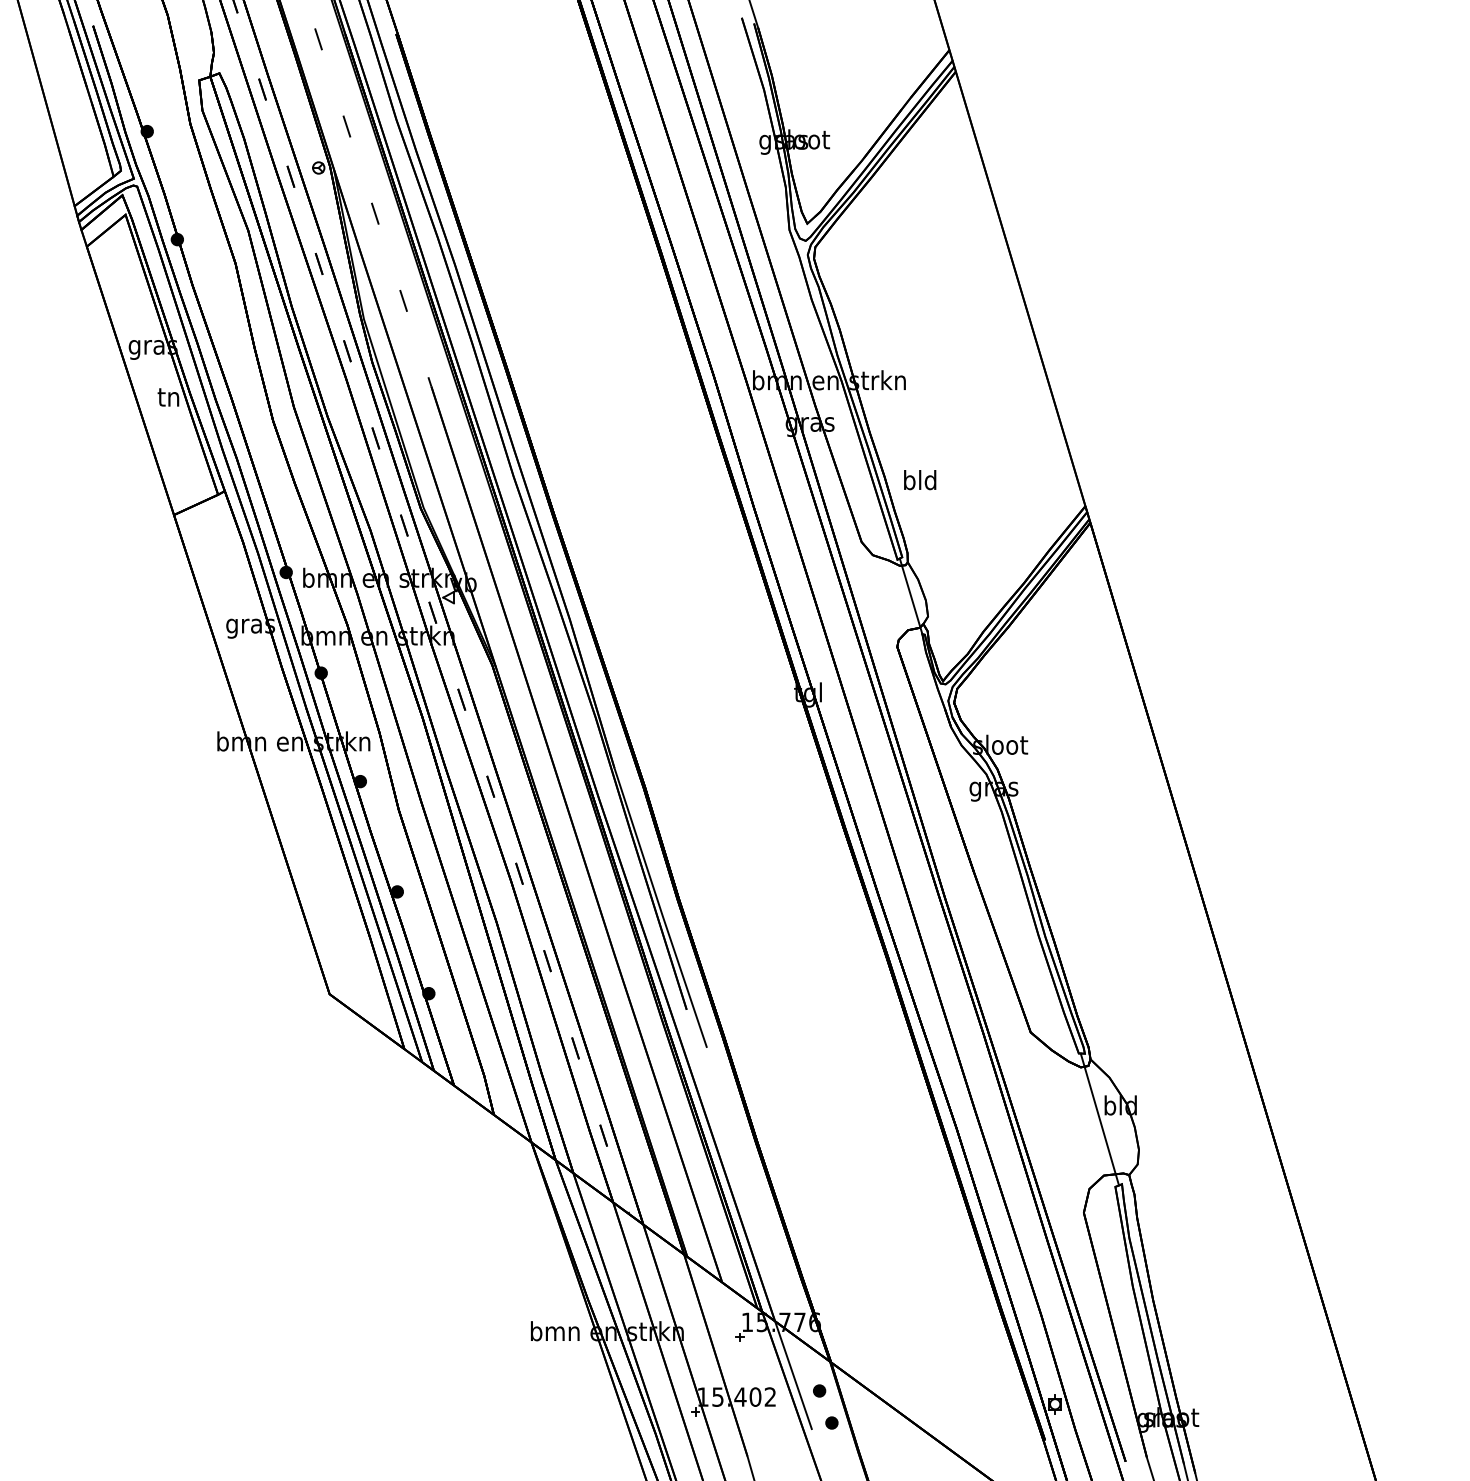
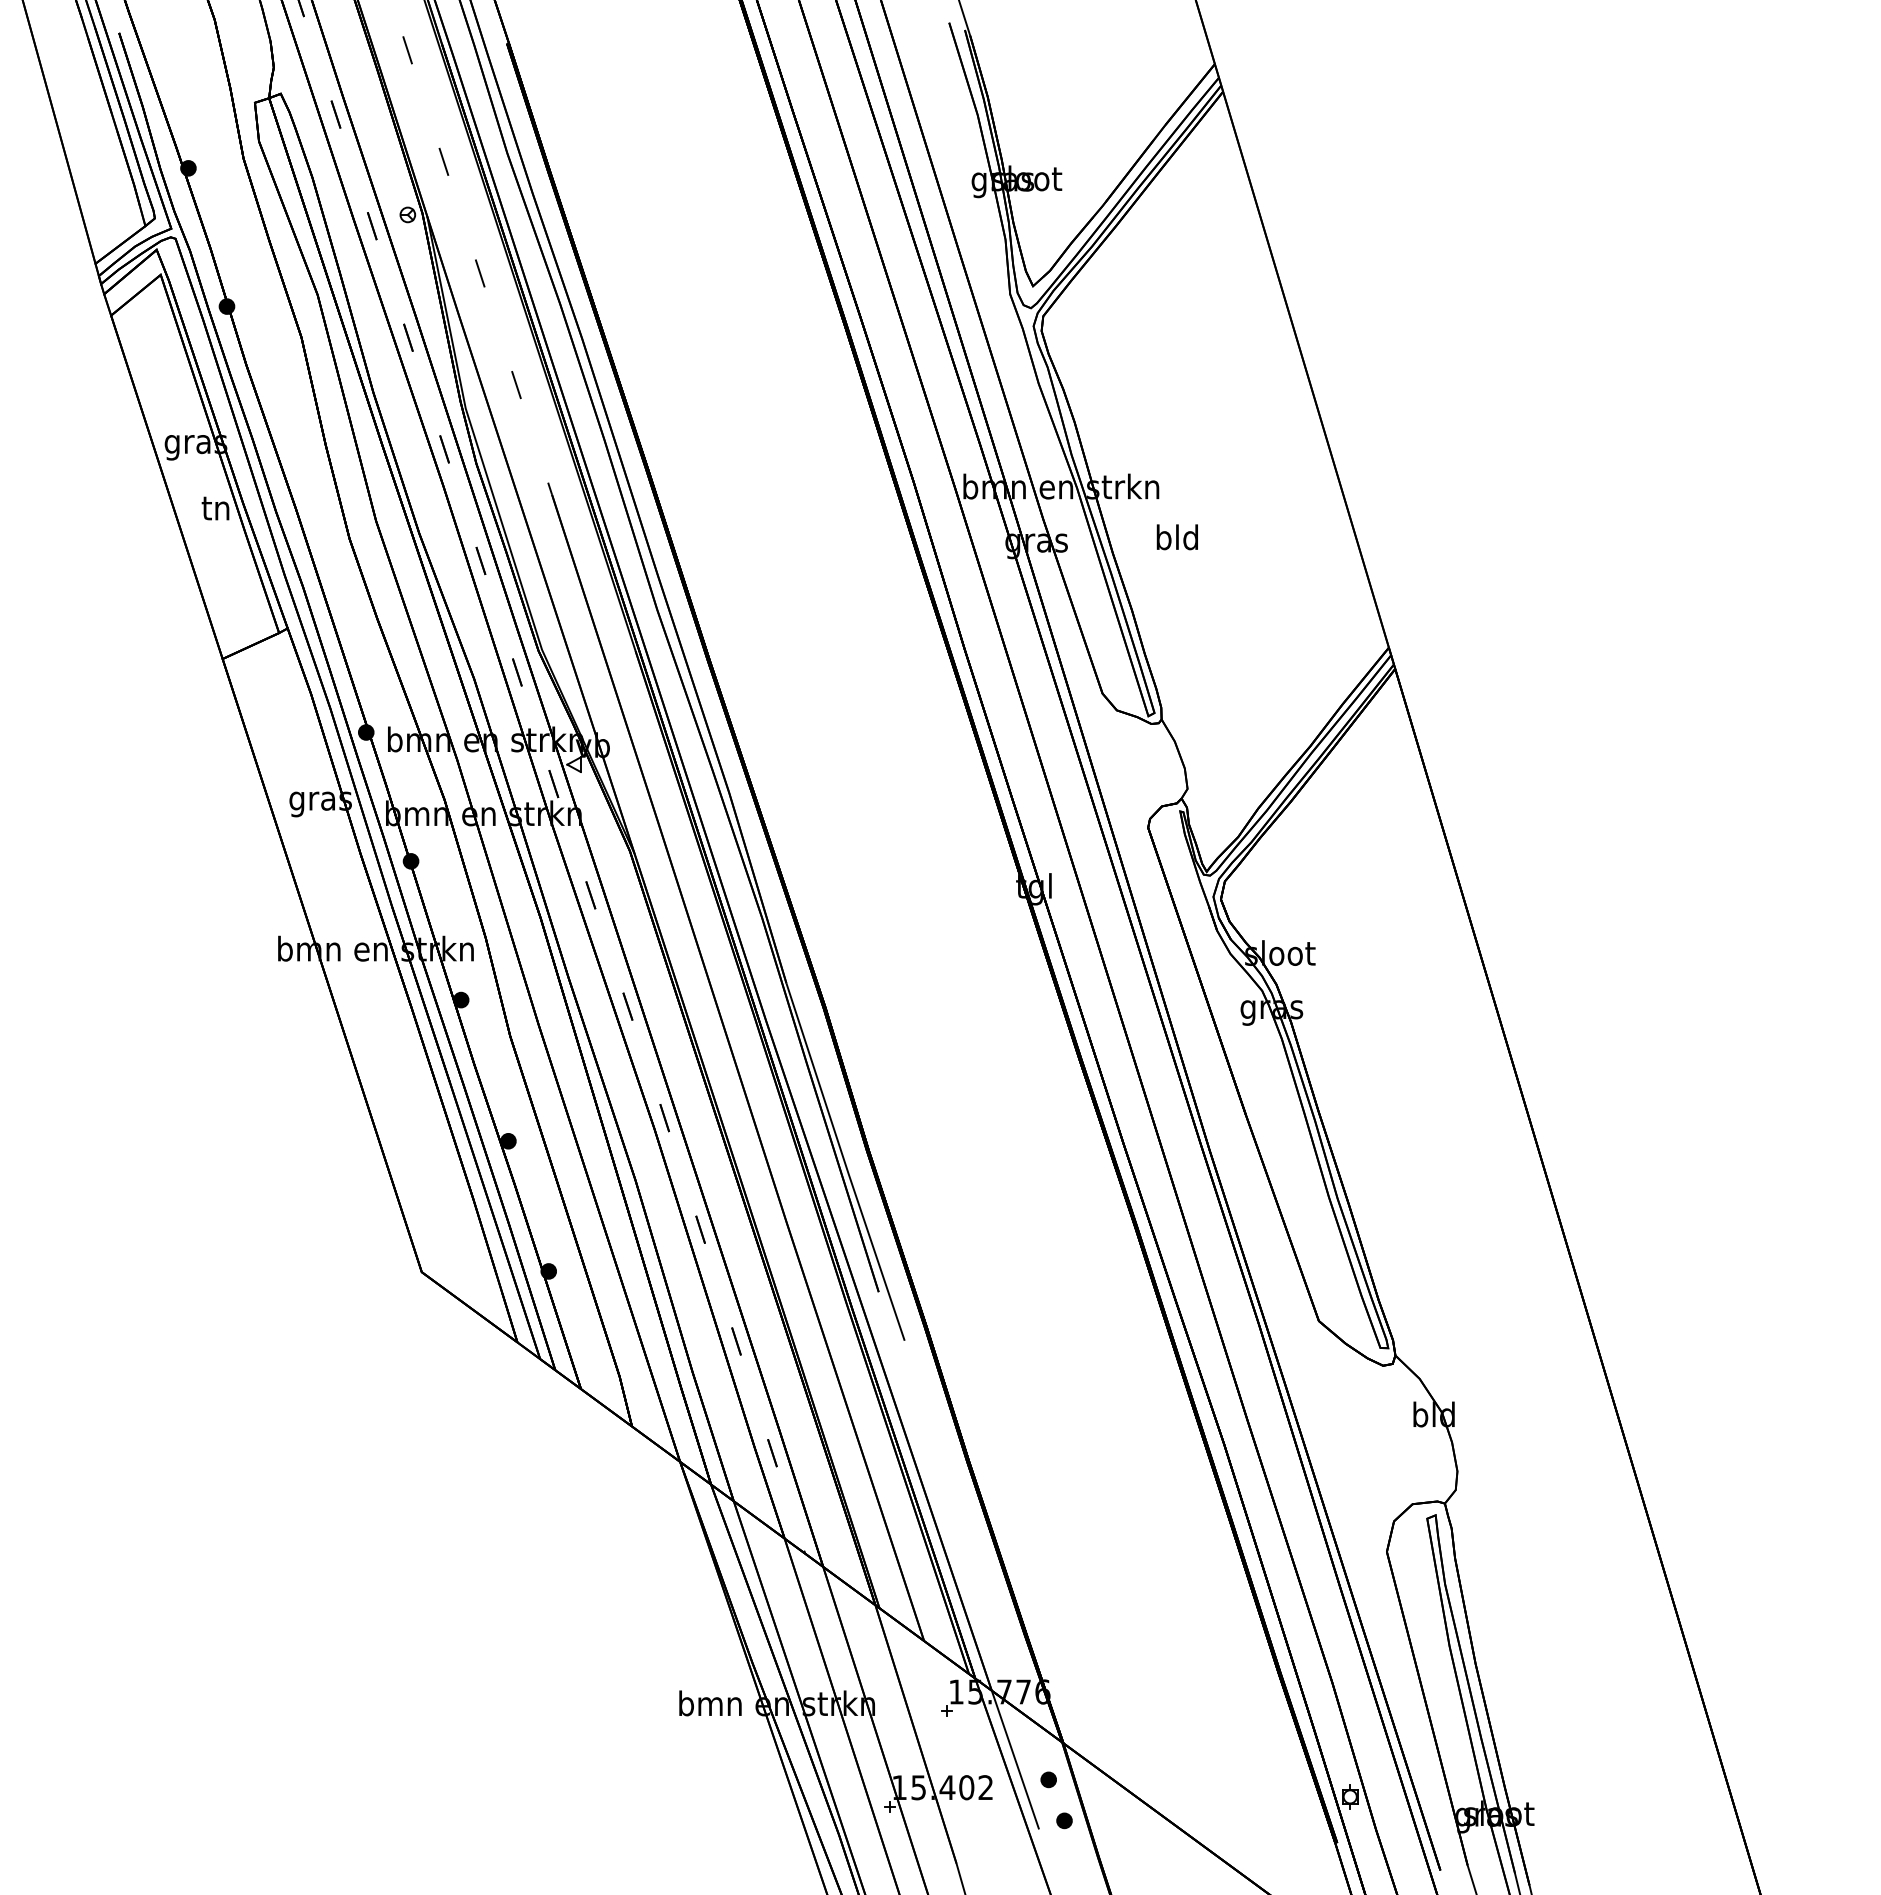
text: (919, 480) -> (1176, 537), moved
line: (910, 595) -> (1165, 762), removed
line: (1099, 1119) -> (1406, 1432), removed

